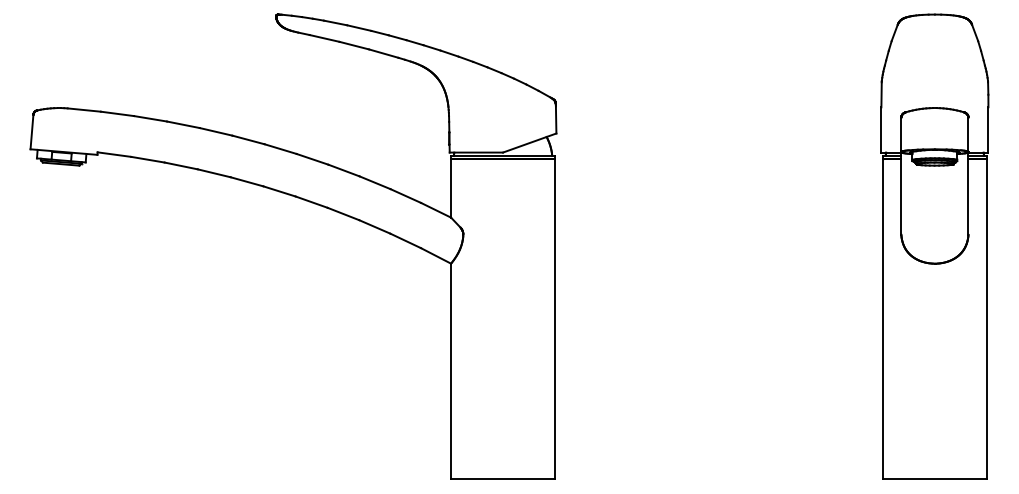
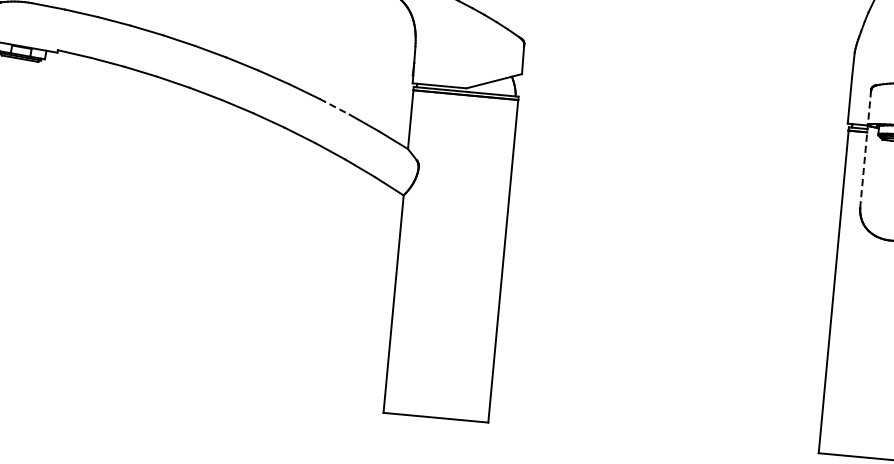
line: (901, 176) -> (865, 149), solid -> dashed
line: (375, 182) -> (335, 106), solid -> dashed

